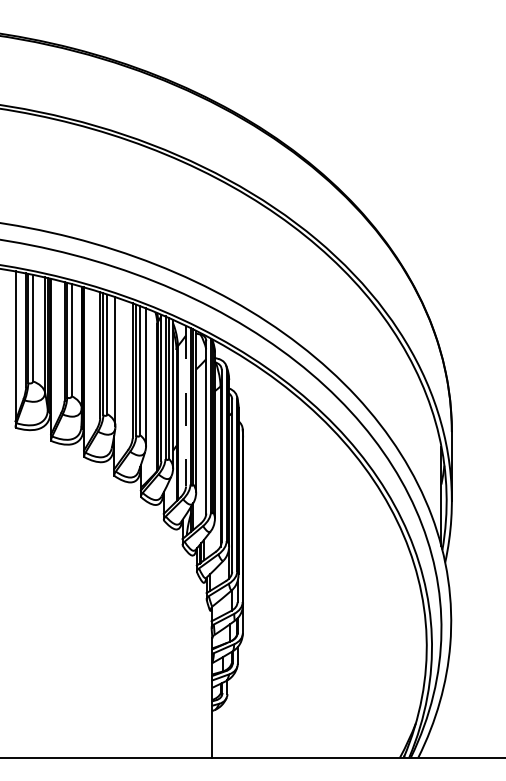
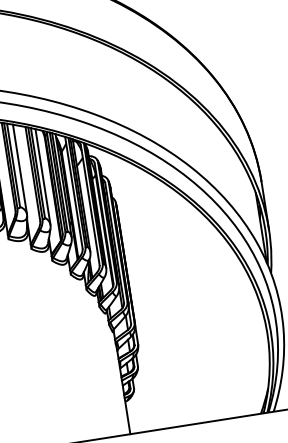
line: (186, 406) -> (74, 192), dashed -> solid

